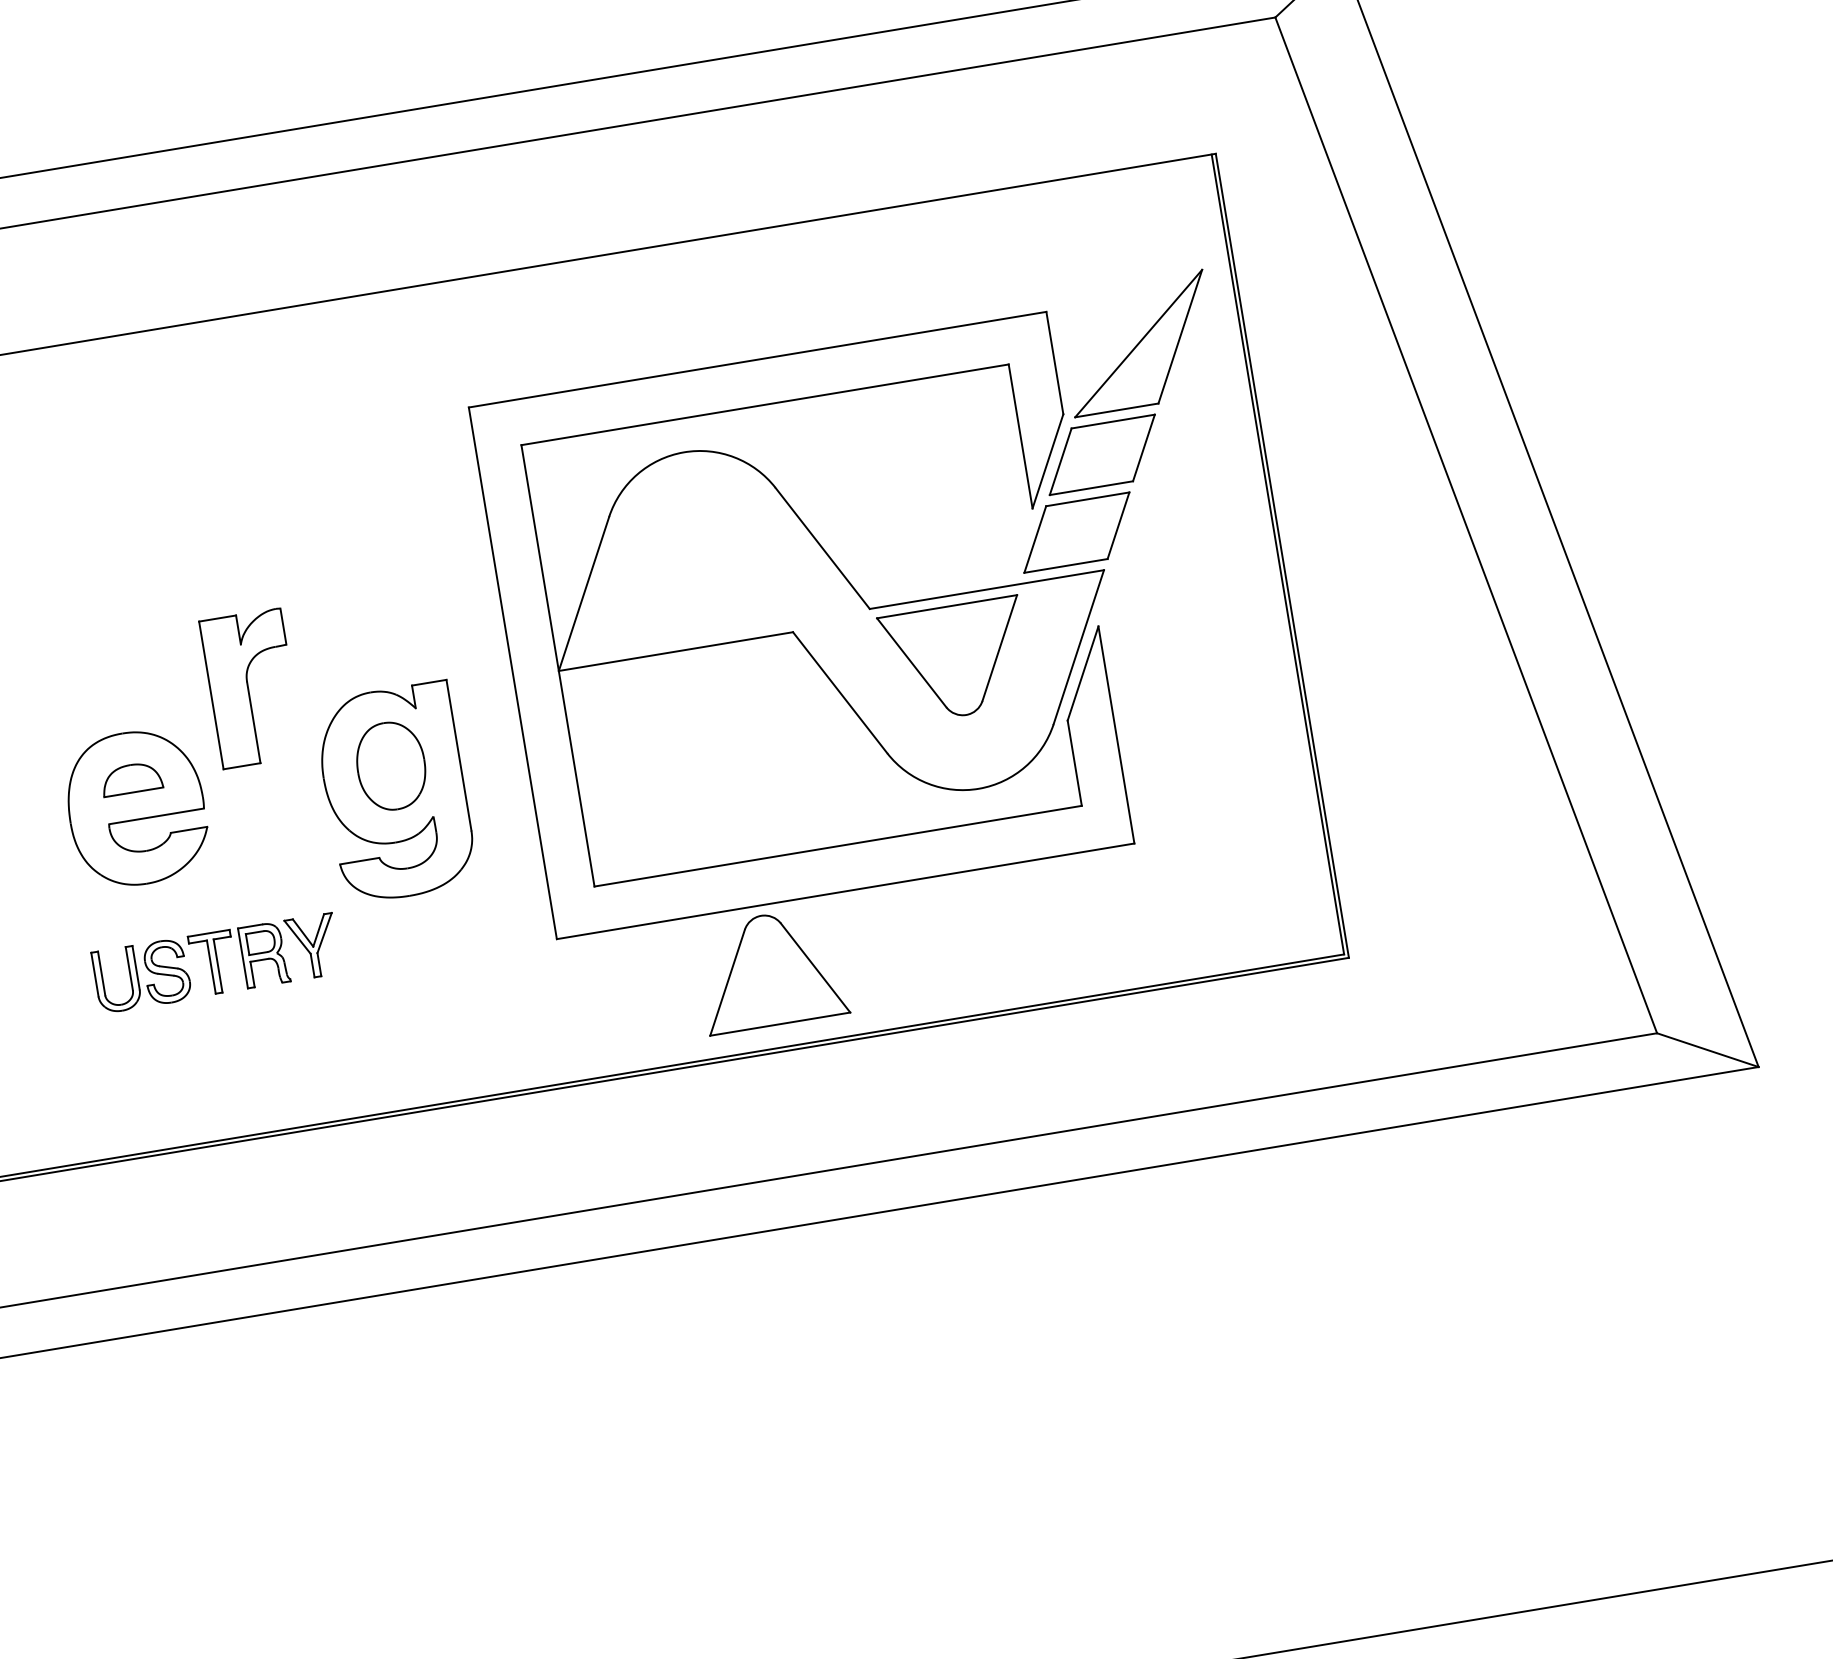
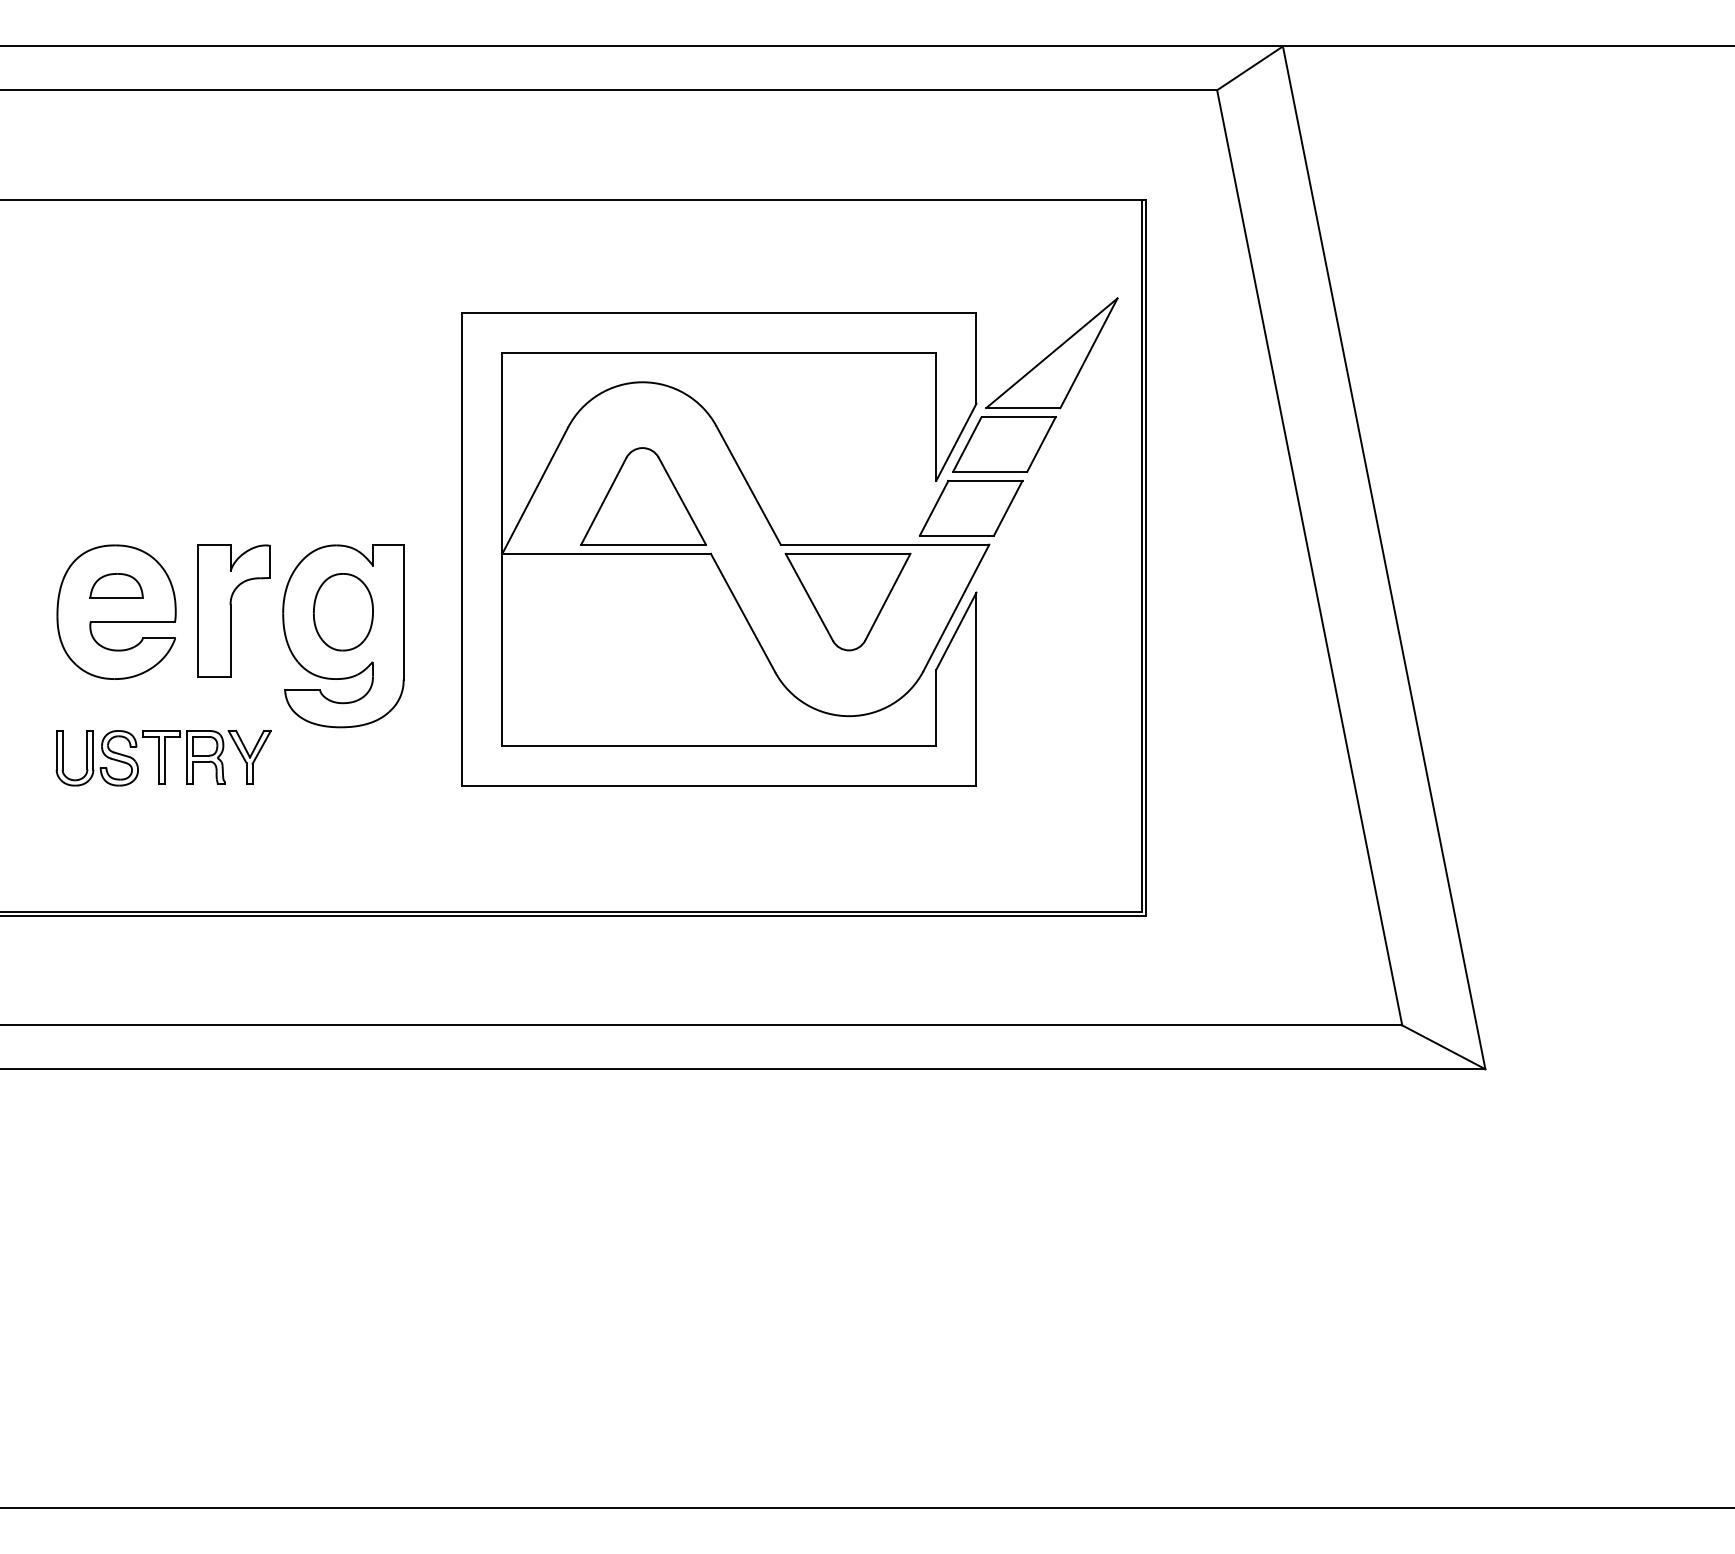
part: (251, 688) -> (233, 610), moved
part: (771, 970) -> (643, 496), moved

